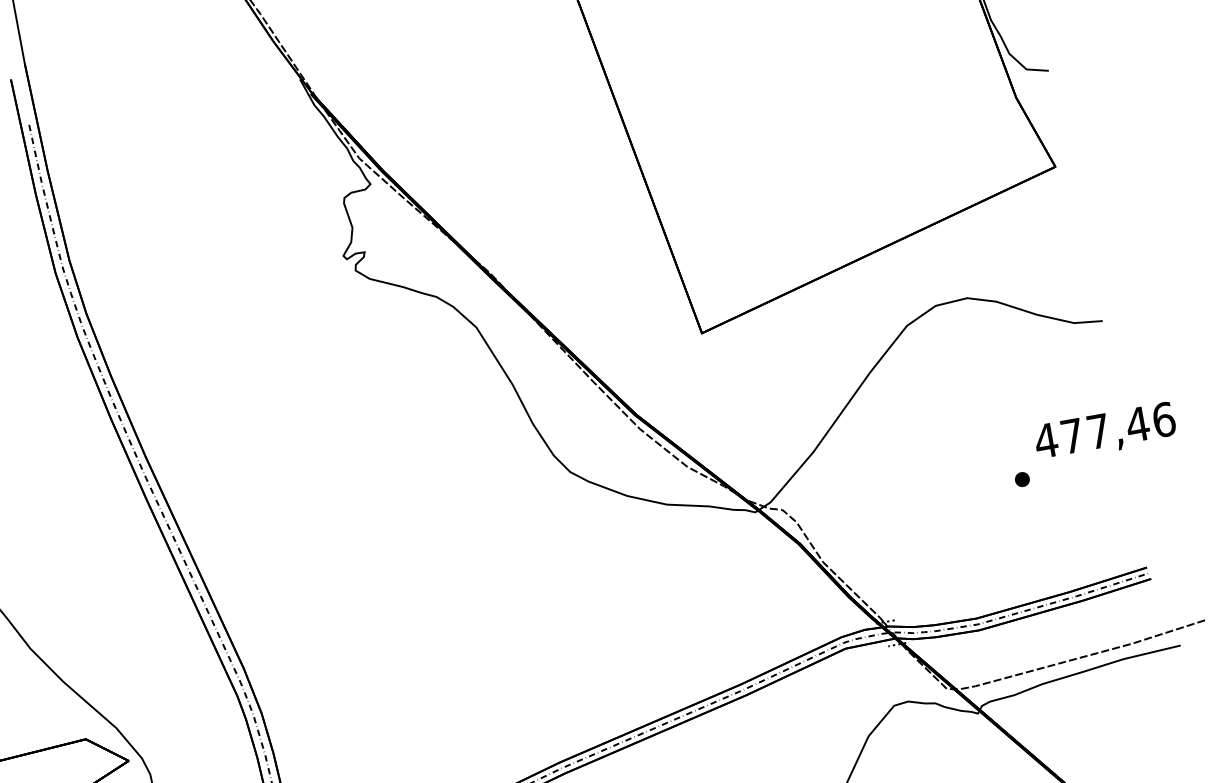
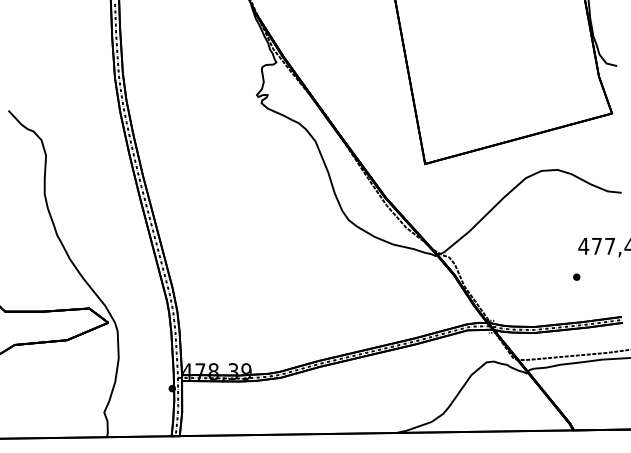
part: (1021, 478) -> (576, 276), moved

